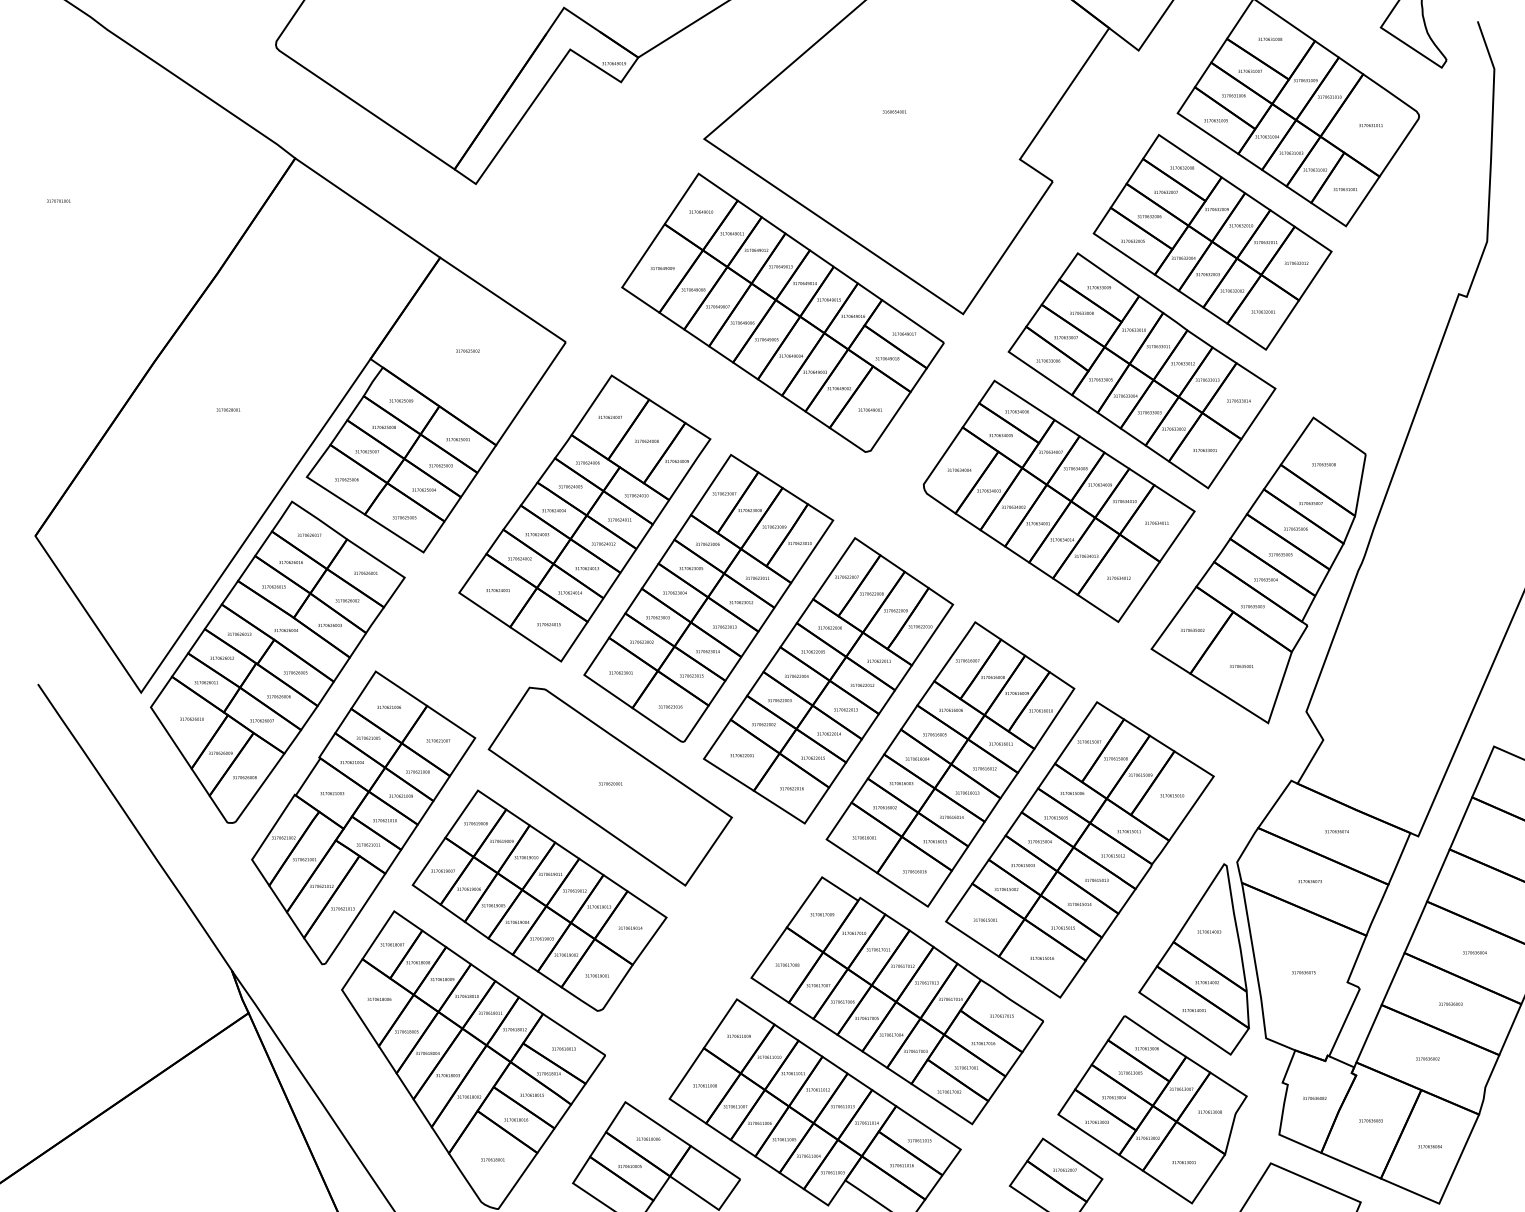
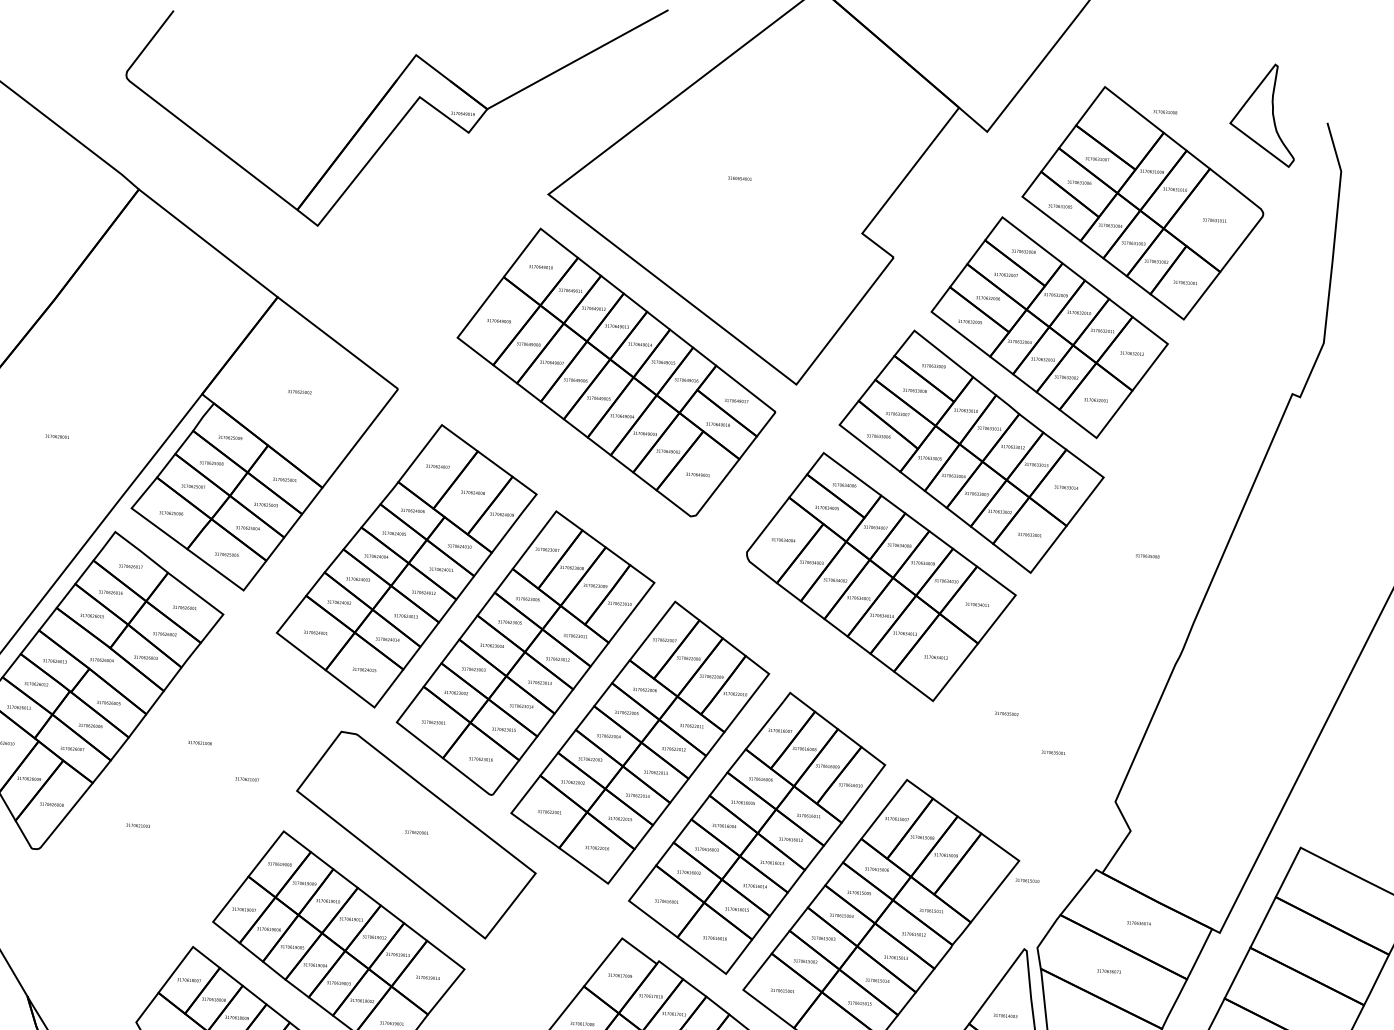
text: (1270, 38) -> (1165, 111), moved
part: (1258, 570) -> (1076, 657), removed
text: (1172, 795) -> (1027, 880), moved
part: (363, 817) -> (167, 851), removed

